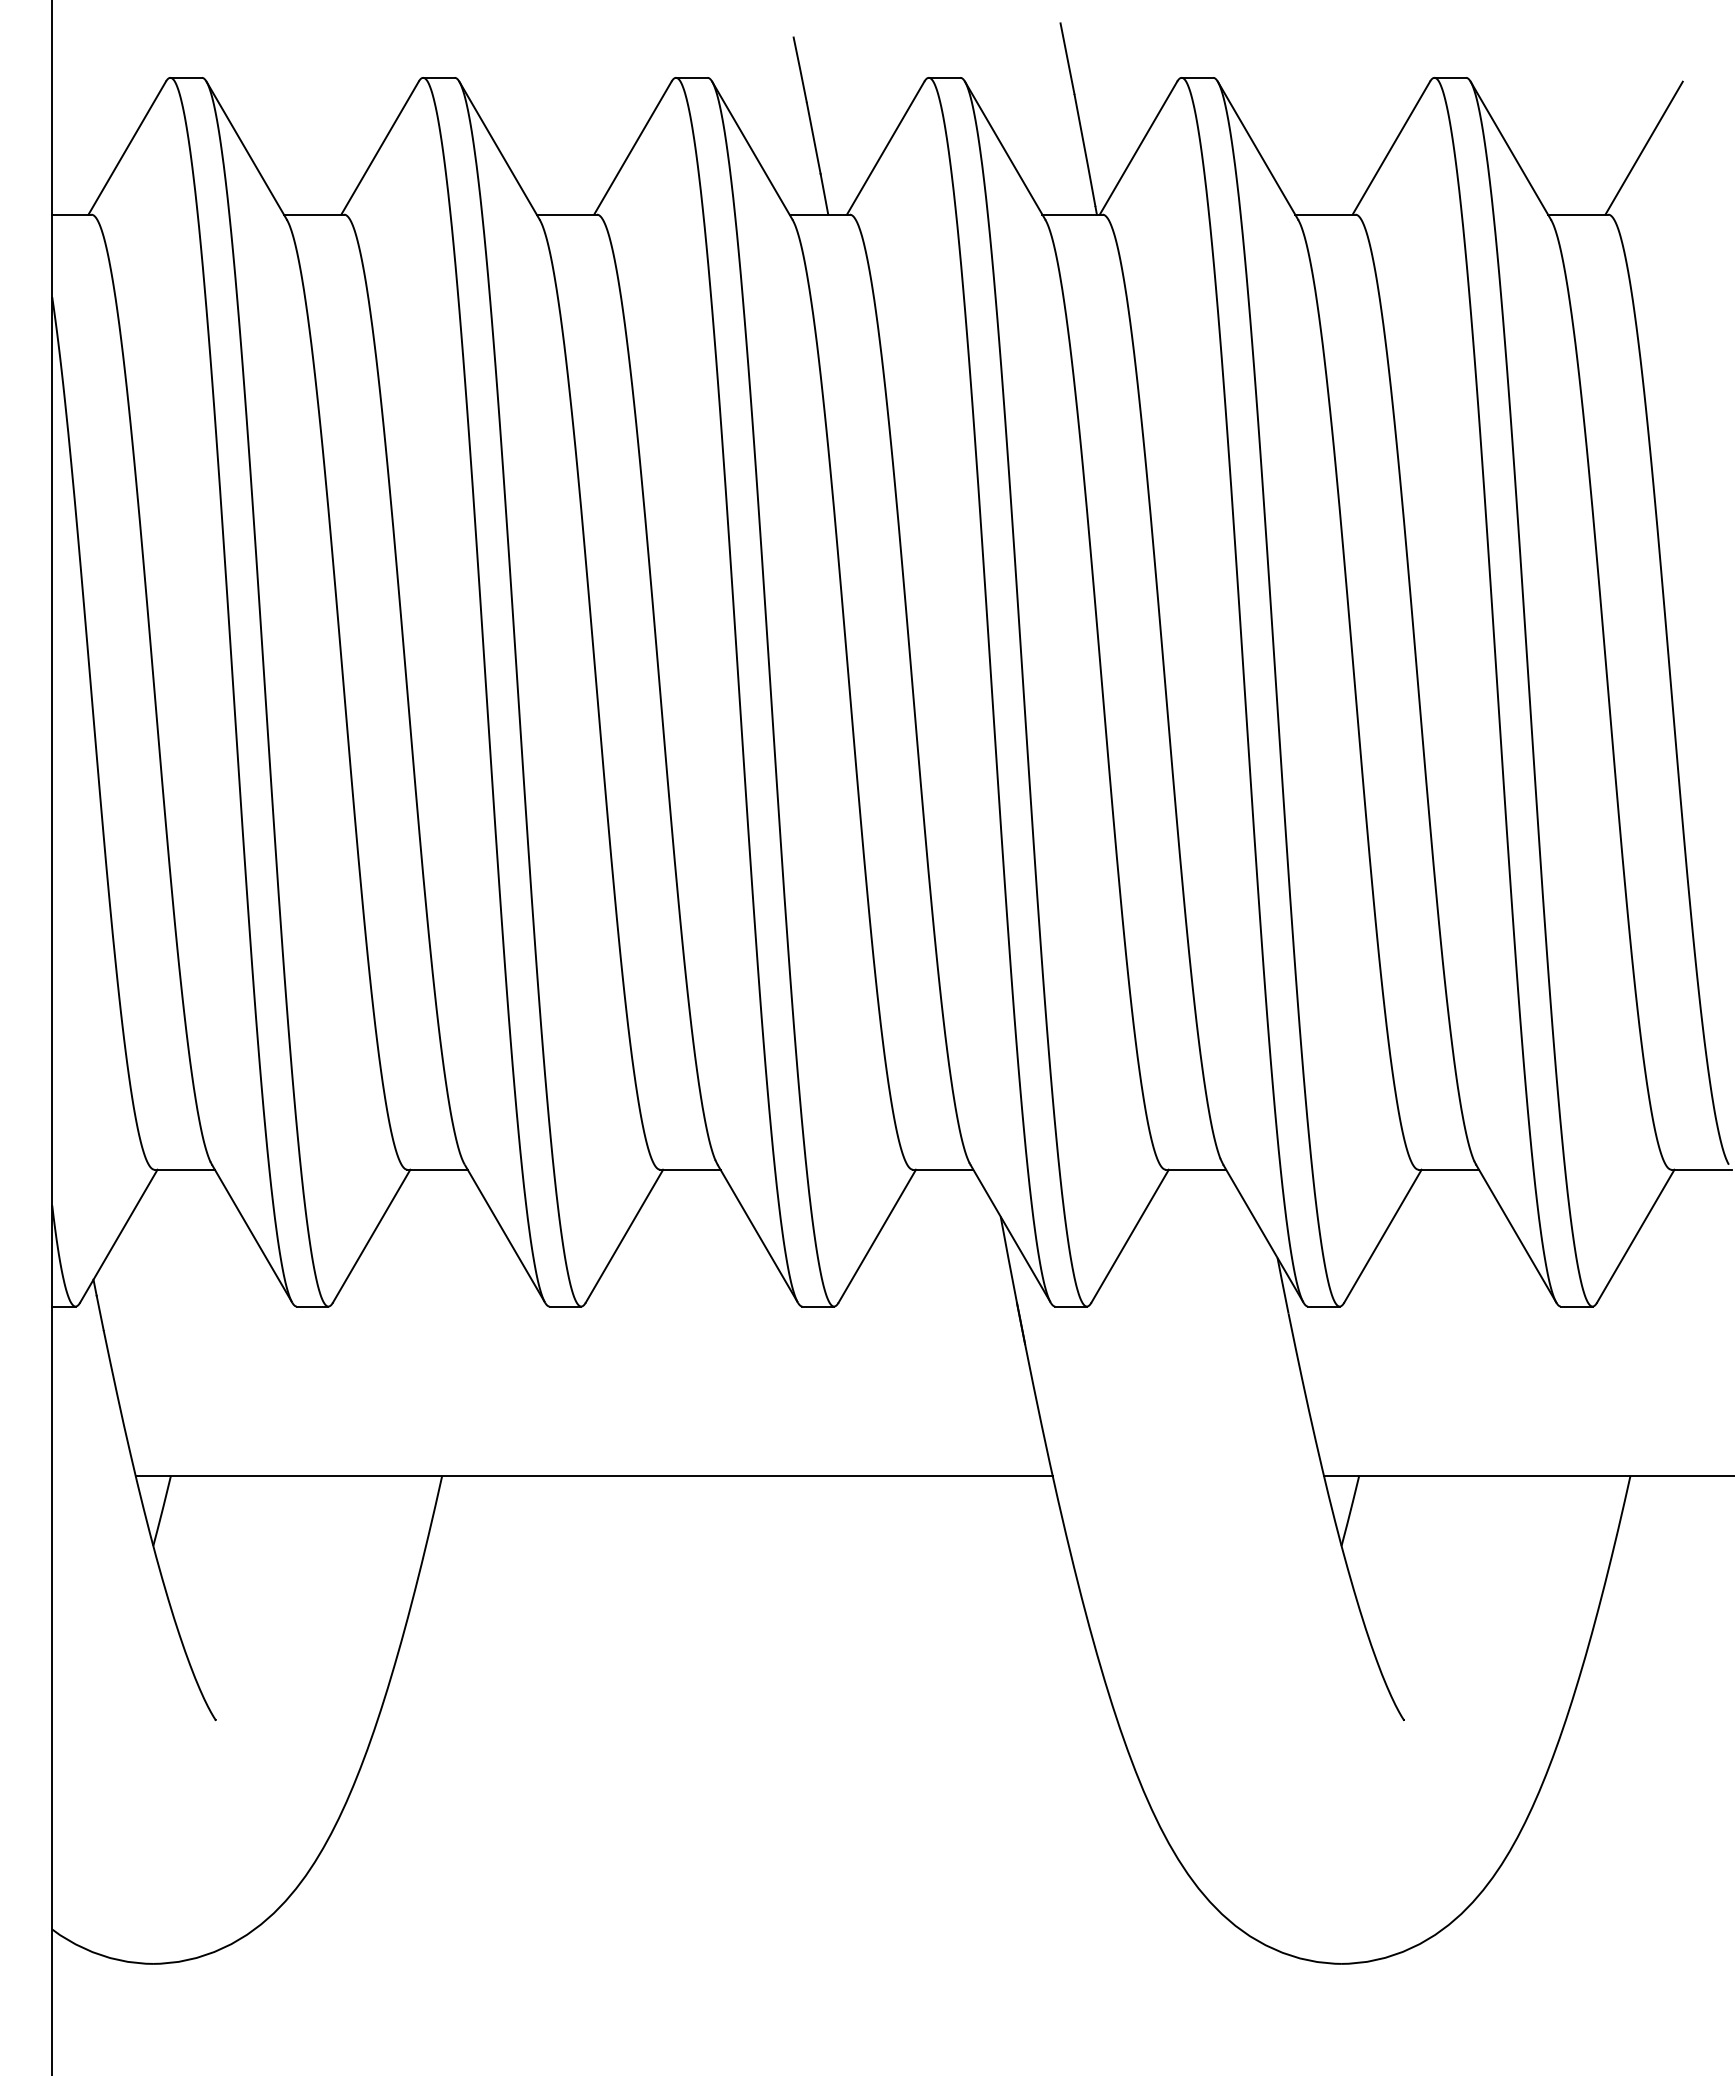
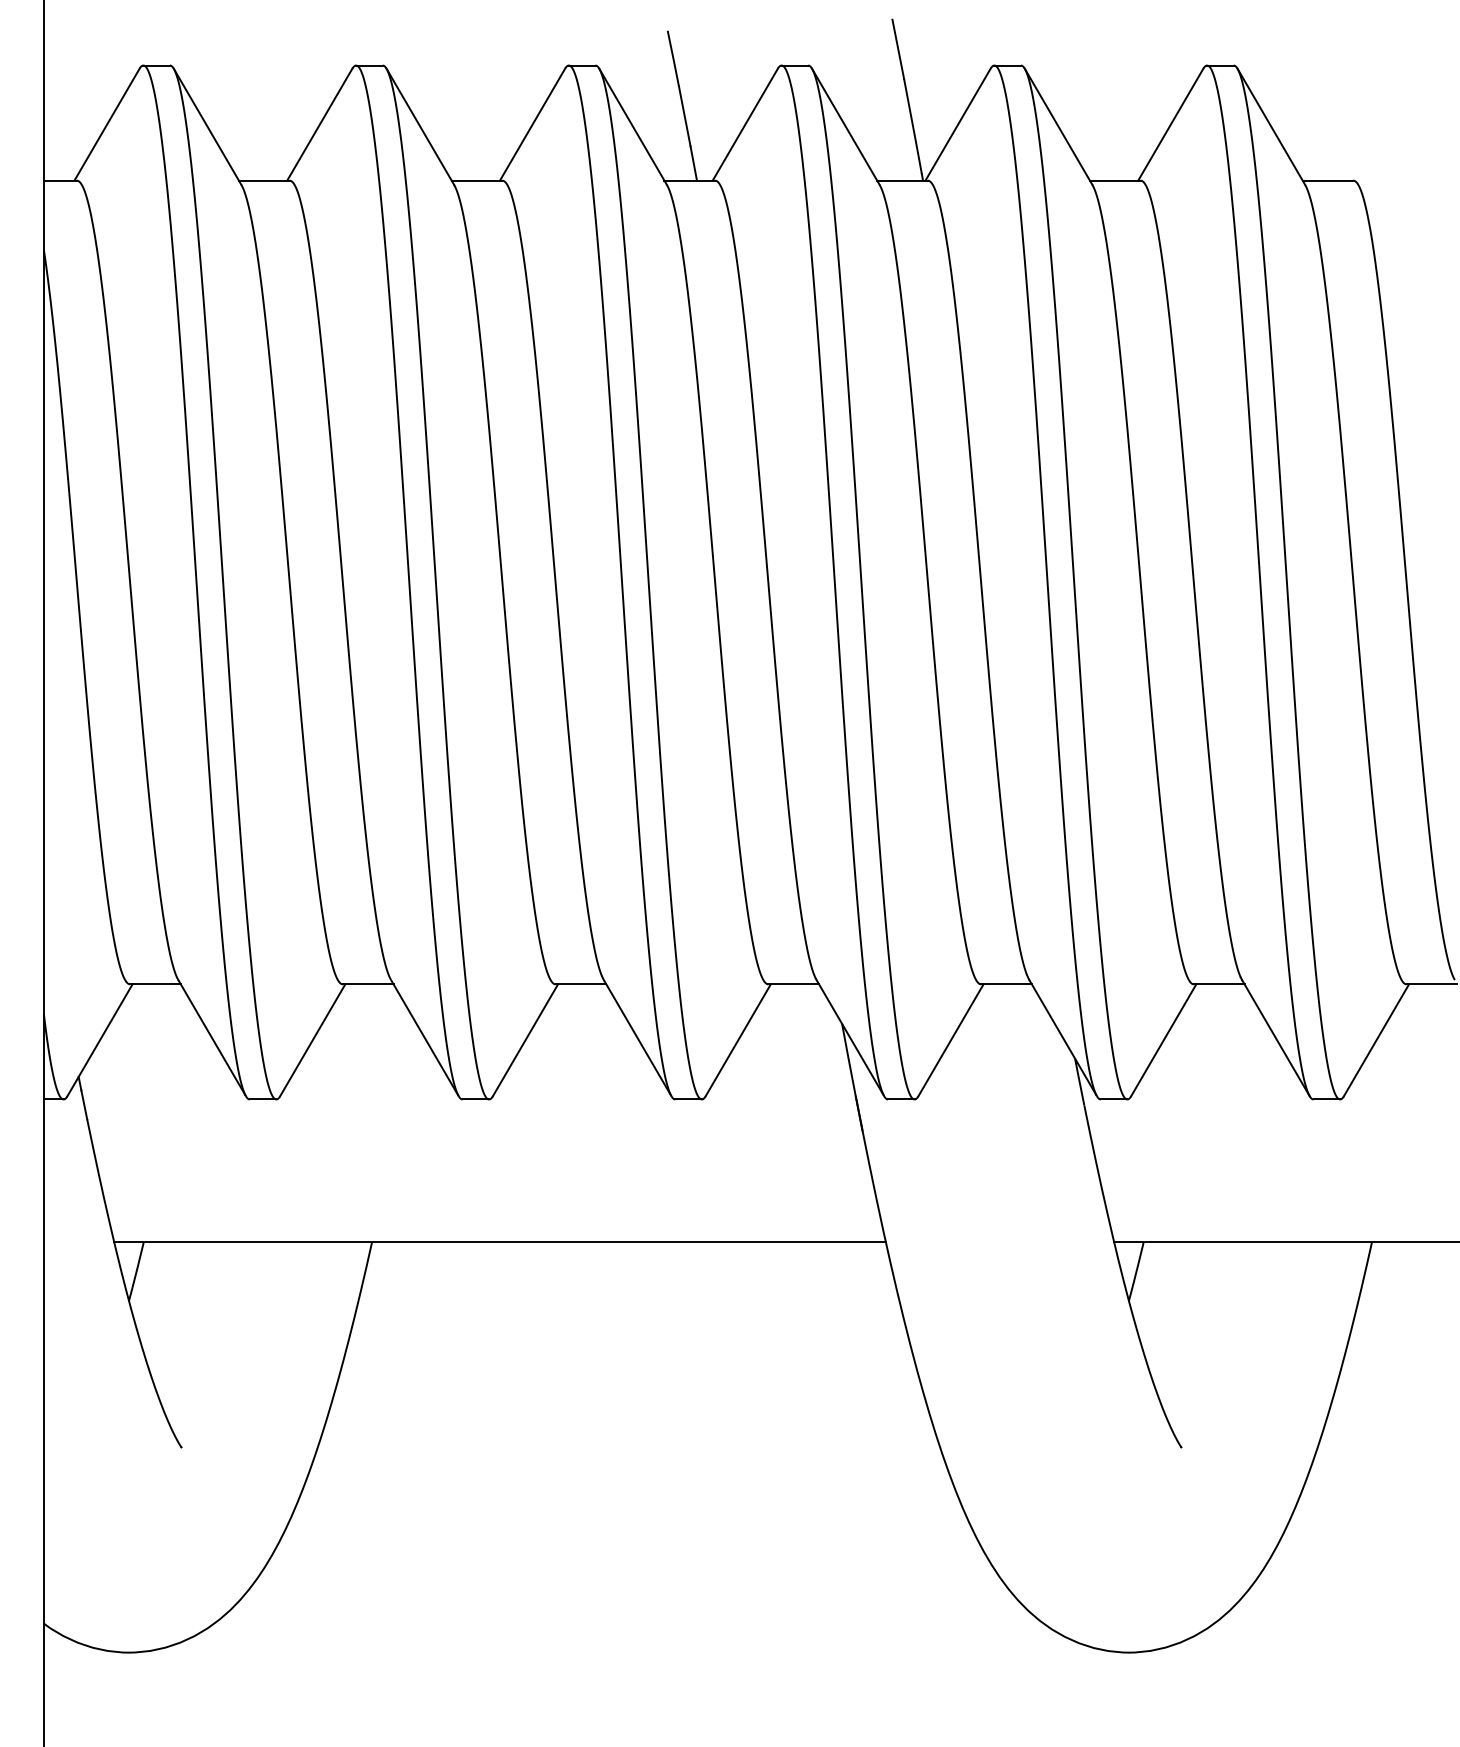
line: (1643, 147) -> (1383, 124), removed

